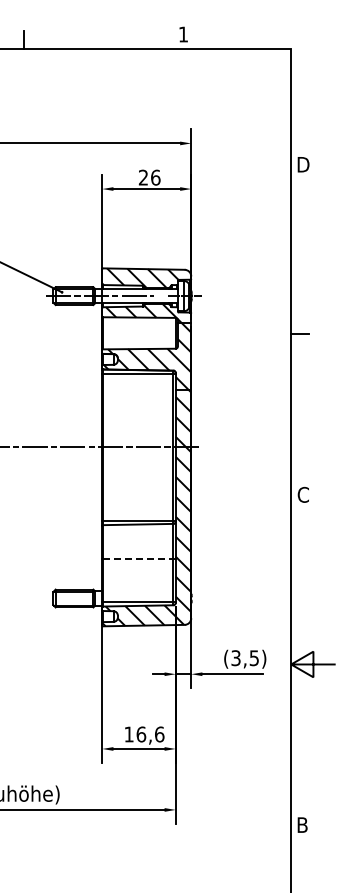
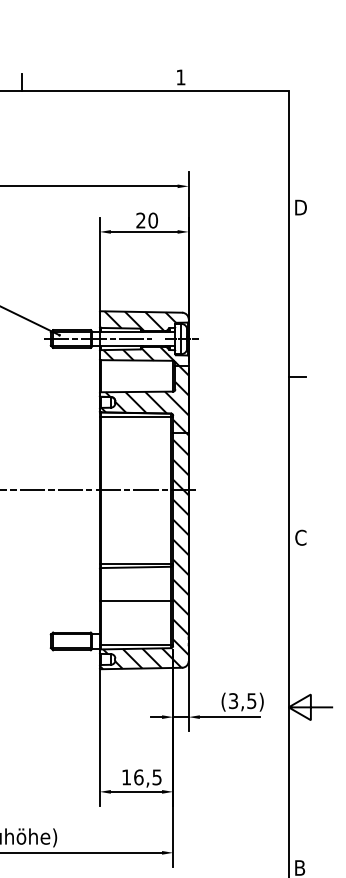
text: (155, 177) -> (152, 220), 26 -> 20
line: (138, 558) -> (135, 601), dashed -> solid
text: (159, 734) -> (156, 777), 16,6 -> 16,5

